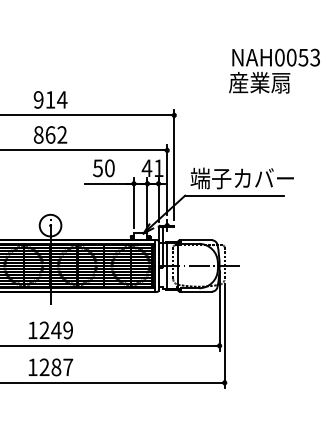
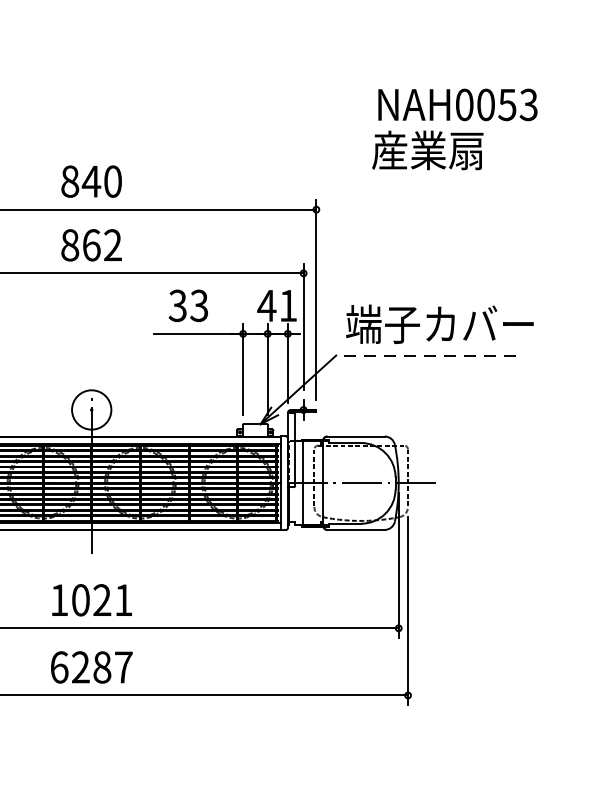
text: (274, 70) -> (454, 128), moved
text: (50, 99) -> (91, 180), 914 -> 840
text: (103, 168) -> (187, 306), 50 -> 33
line: (234, 195) -> (425, 355), solid -> dashed
text: (55, 330) -> (100, 600), 1249 -> 1021
text: (32, 367) -> (58, 667), 1287 -> 6287

